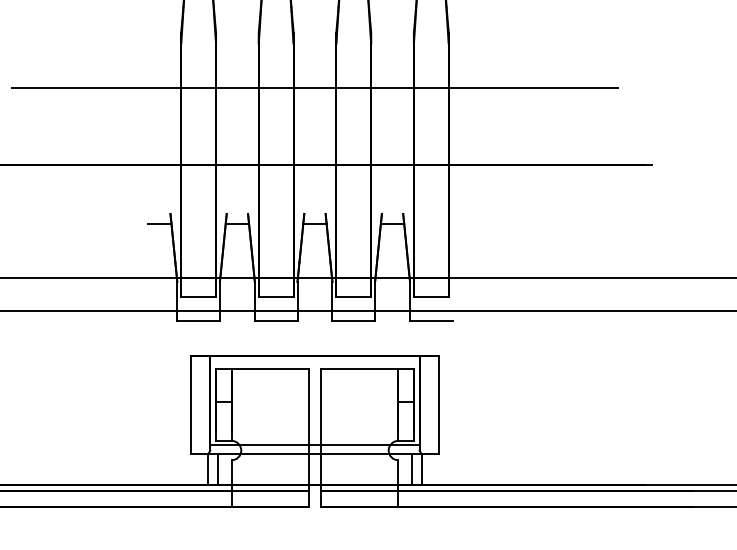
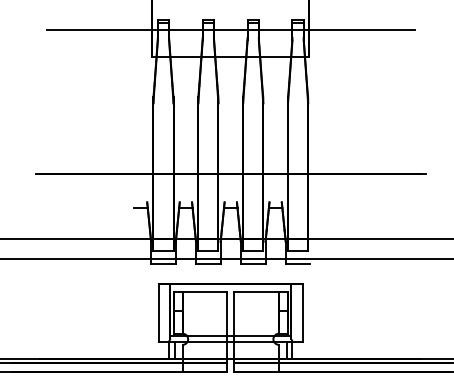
line: (314, 87) -> (230, 129), removed

